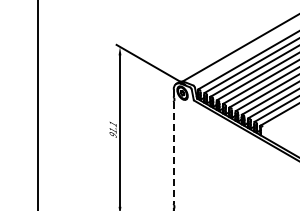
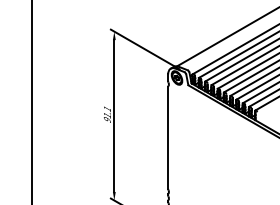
line: (173, 152) -> (167, 137), dashed -> solid

